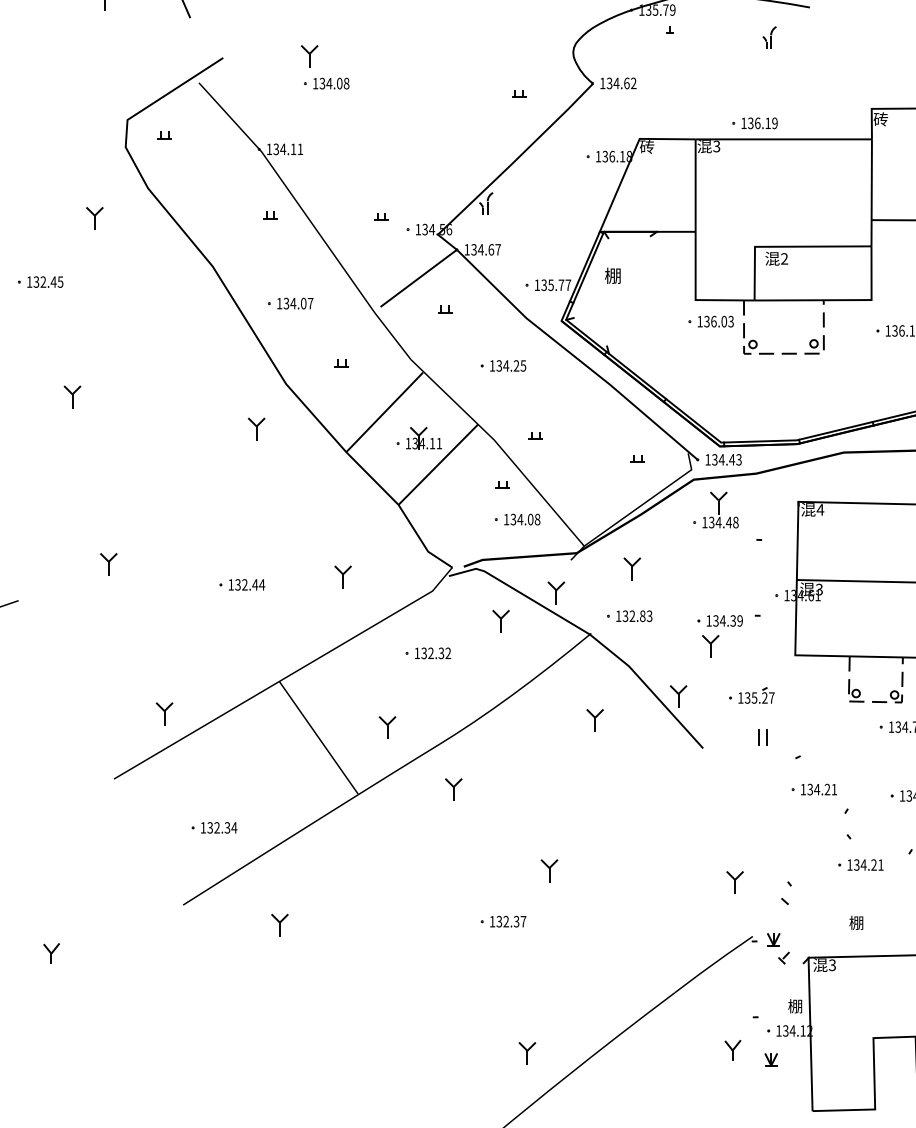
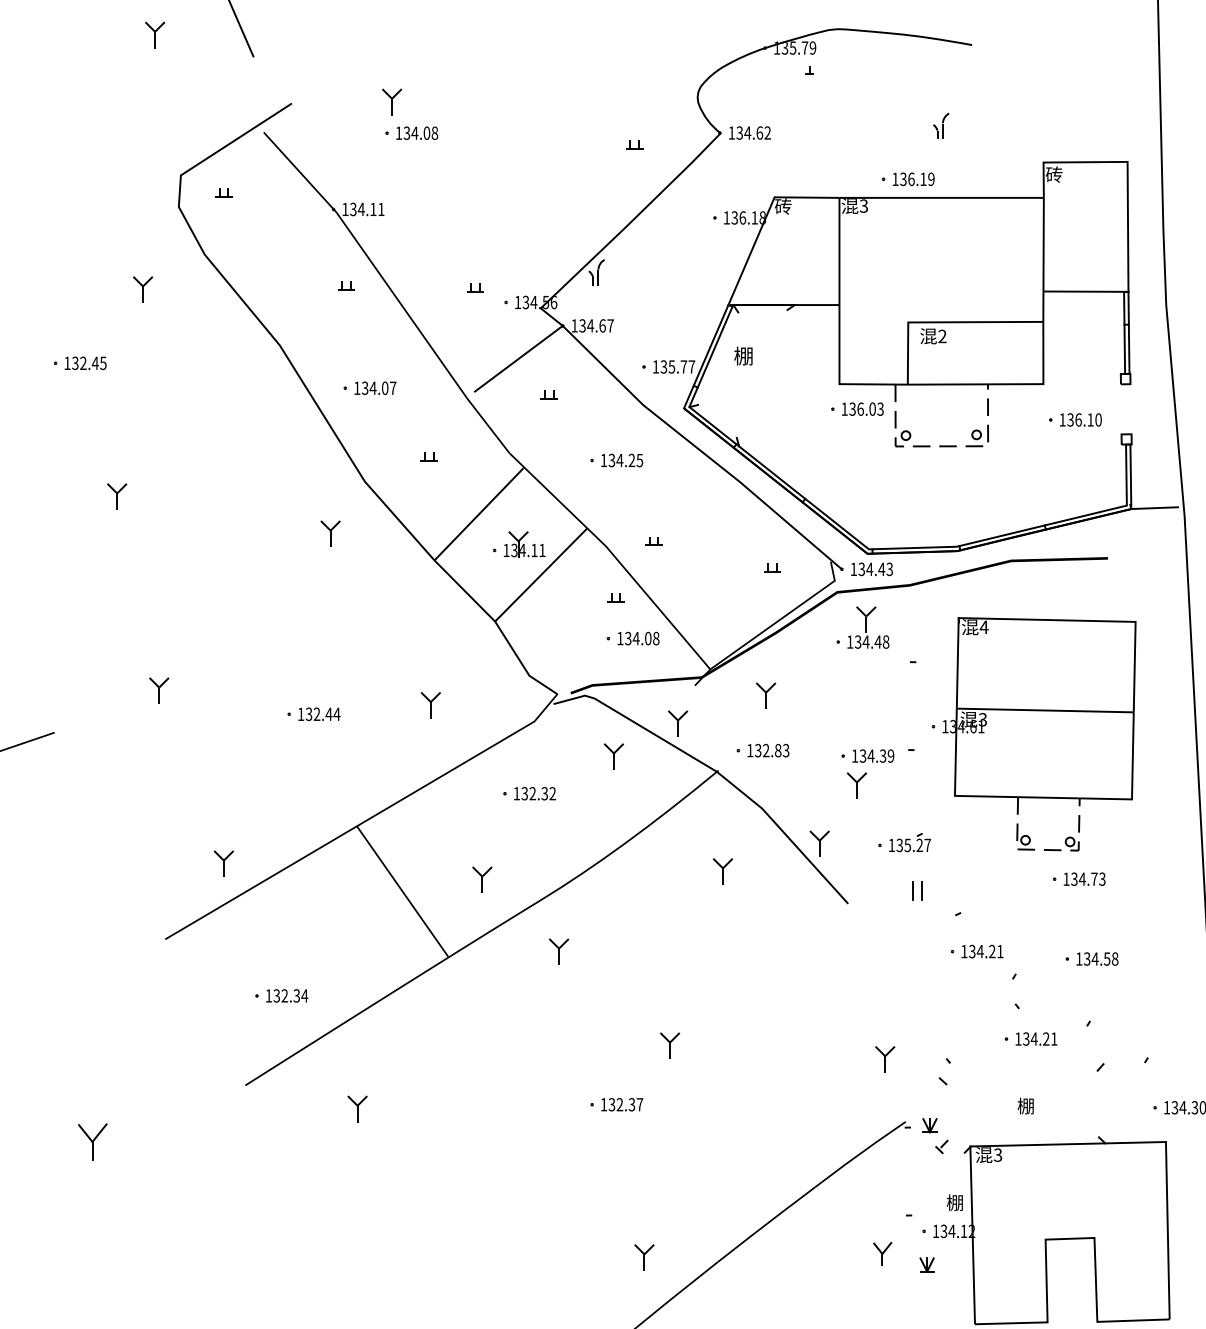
part: (769, 37) -> (941, 125), moved
part: (51, 953) -> (92, 1141), size x1.6

